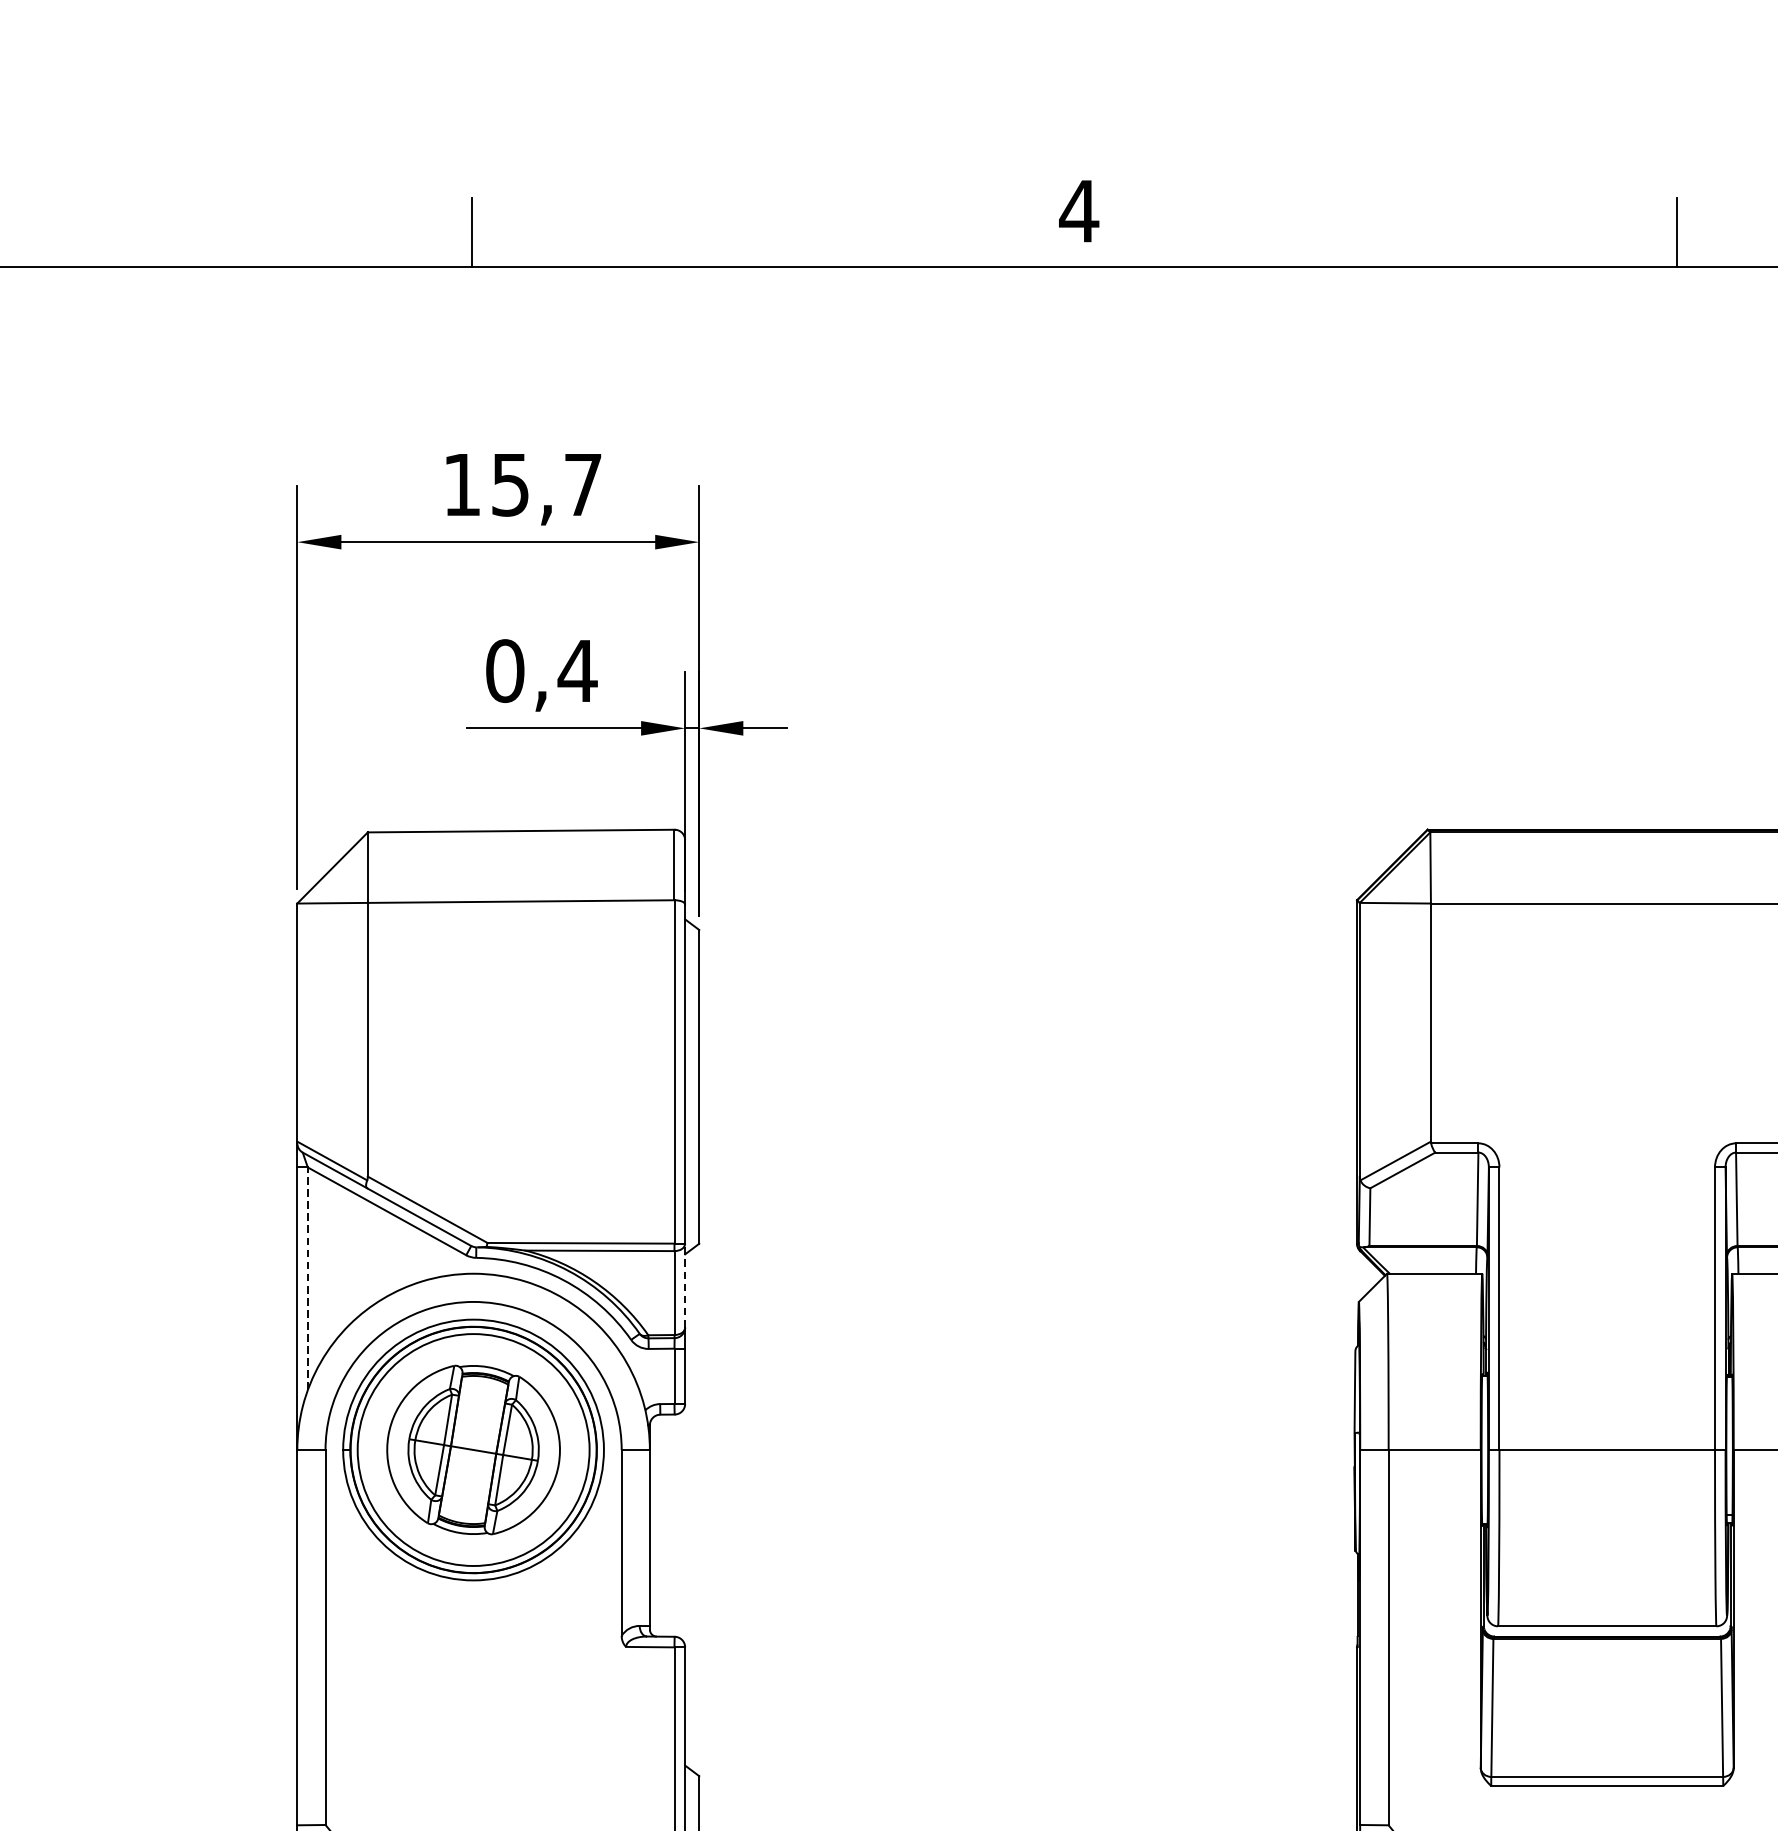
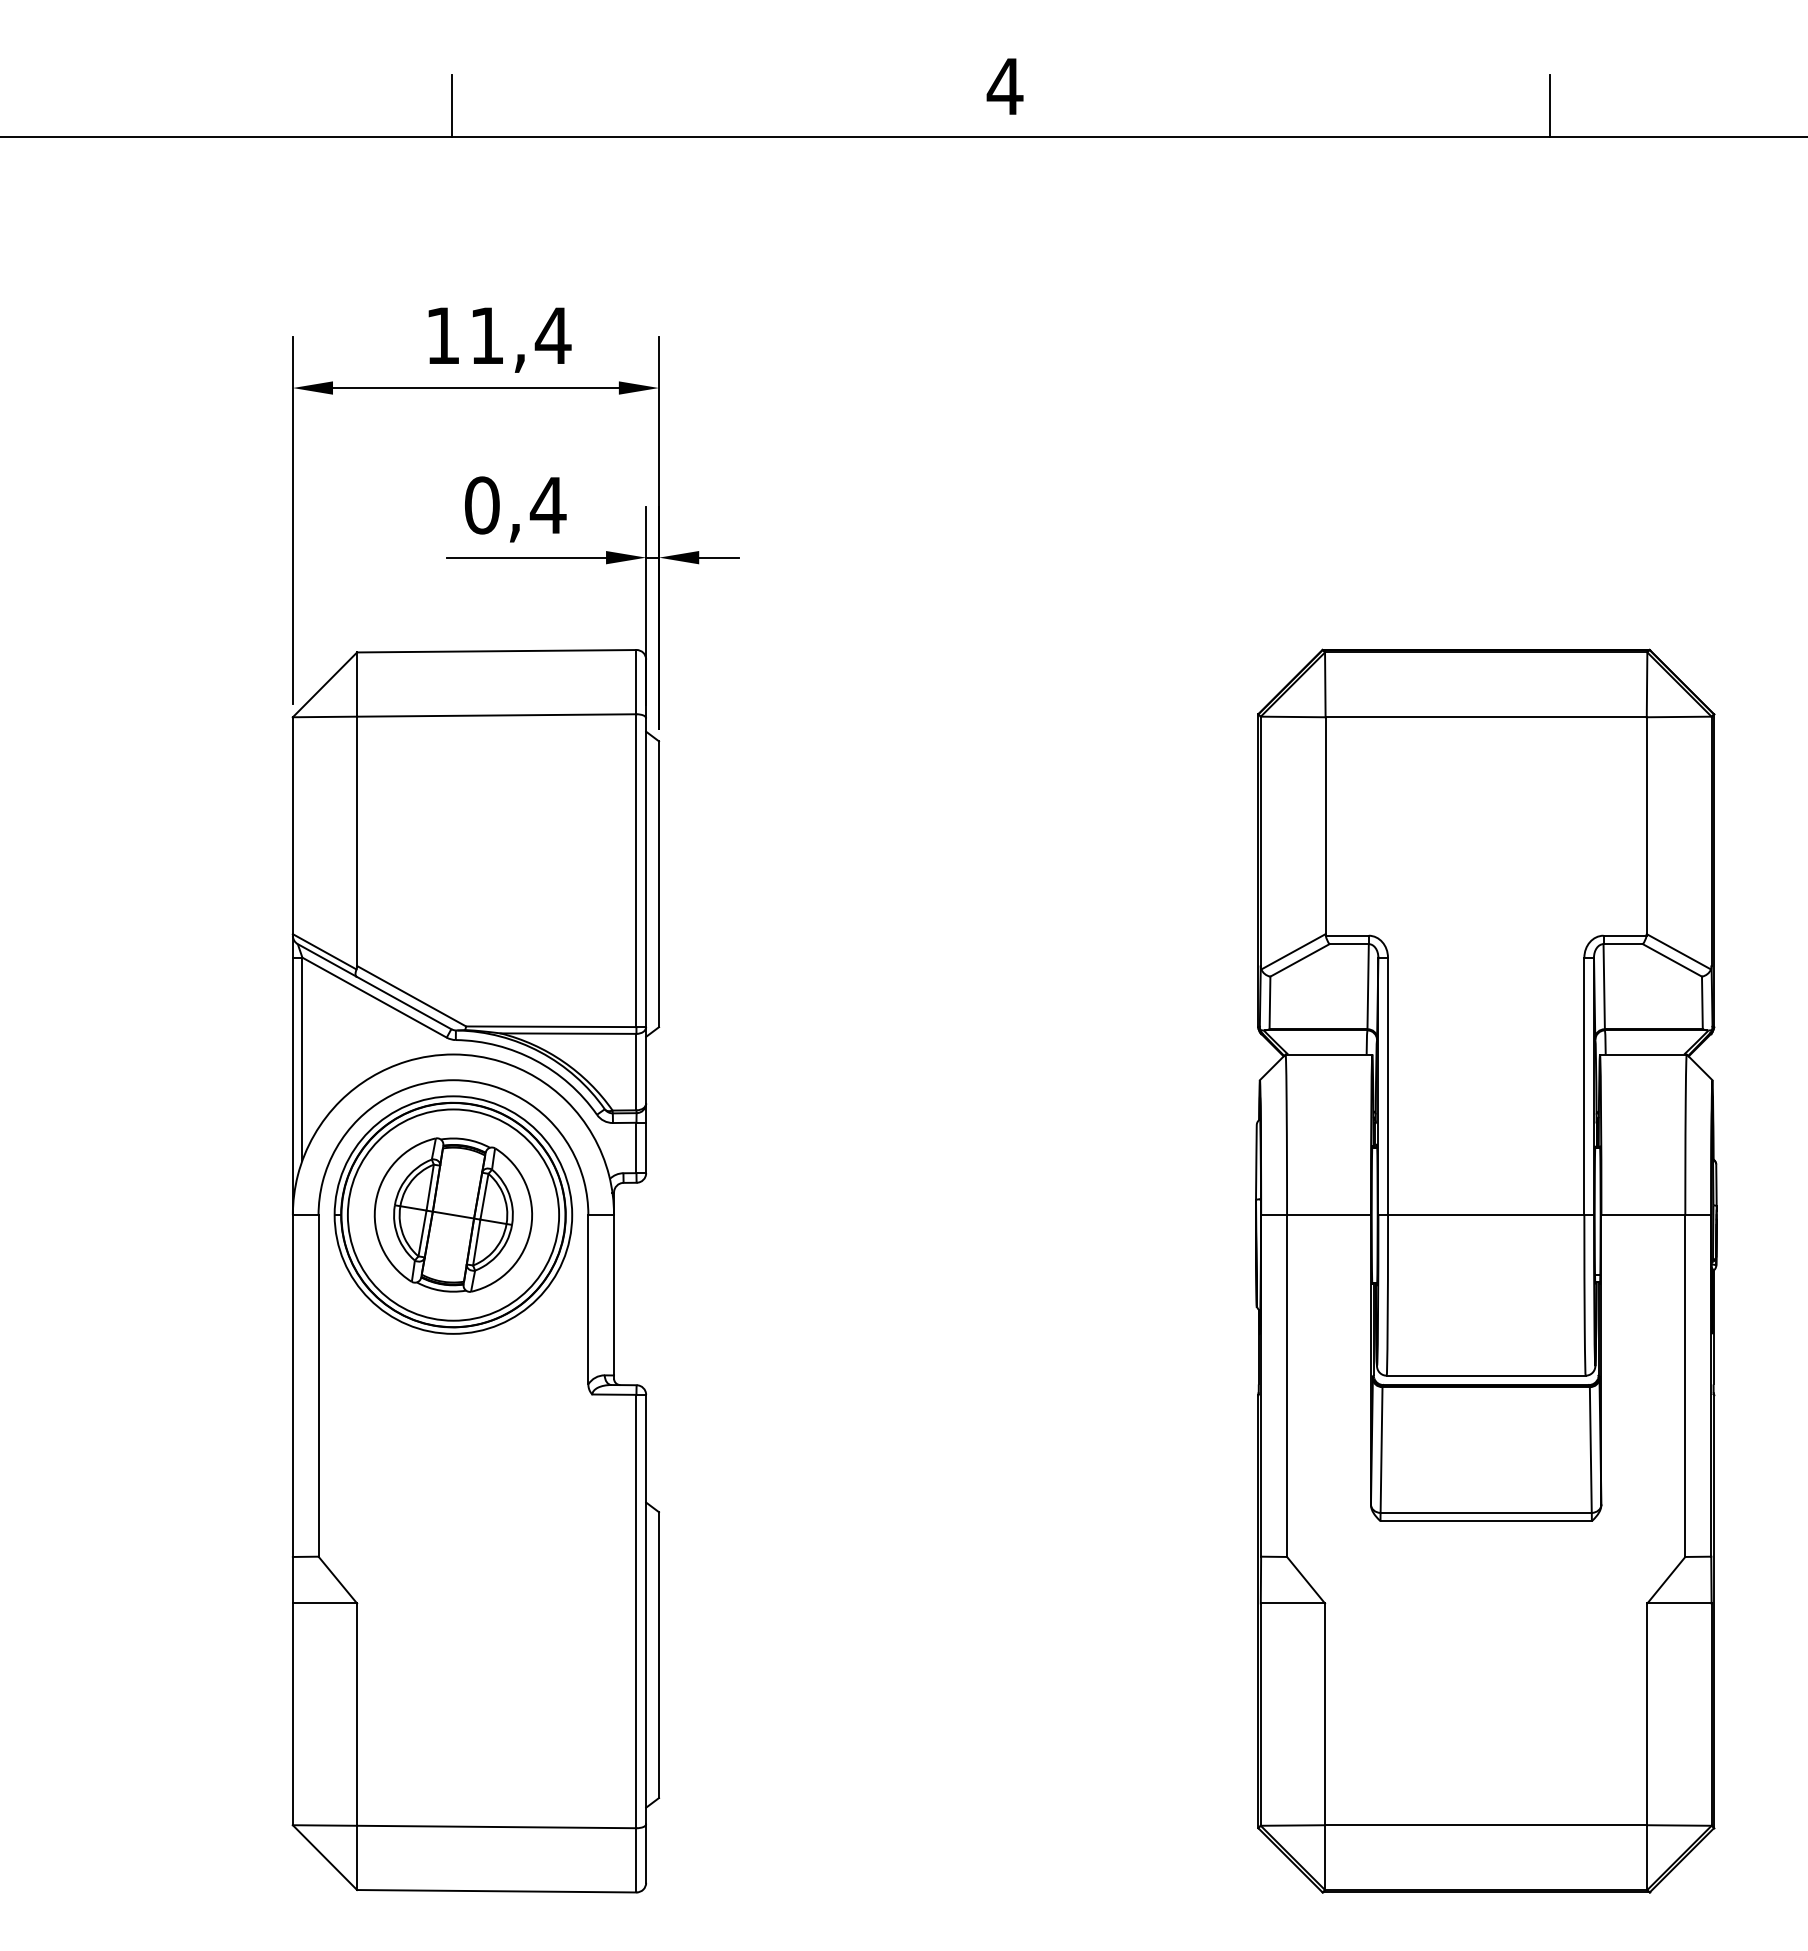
text: (547, 484) -> (520, 335), 15,7 -> 11,4
line: (307, 1278) -> (302, 1058), dashed -> solid
line: (685, 1284) -> (646, 1064), dashed -> solid

